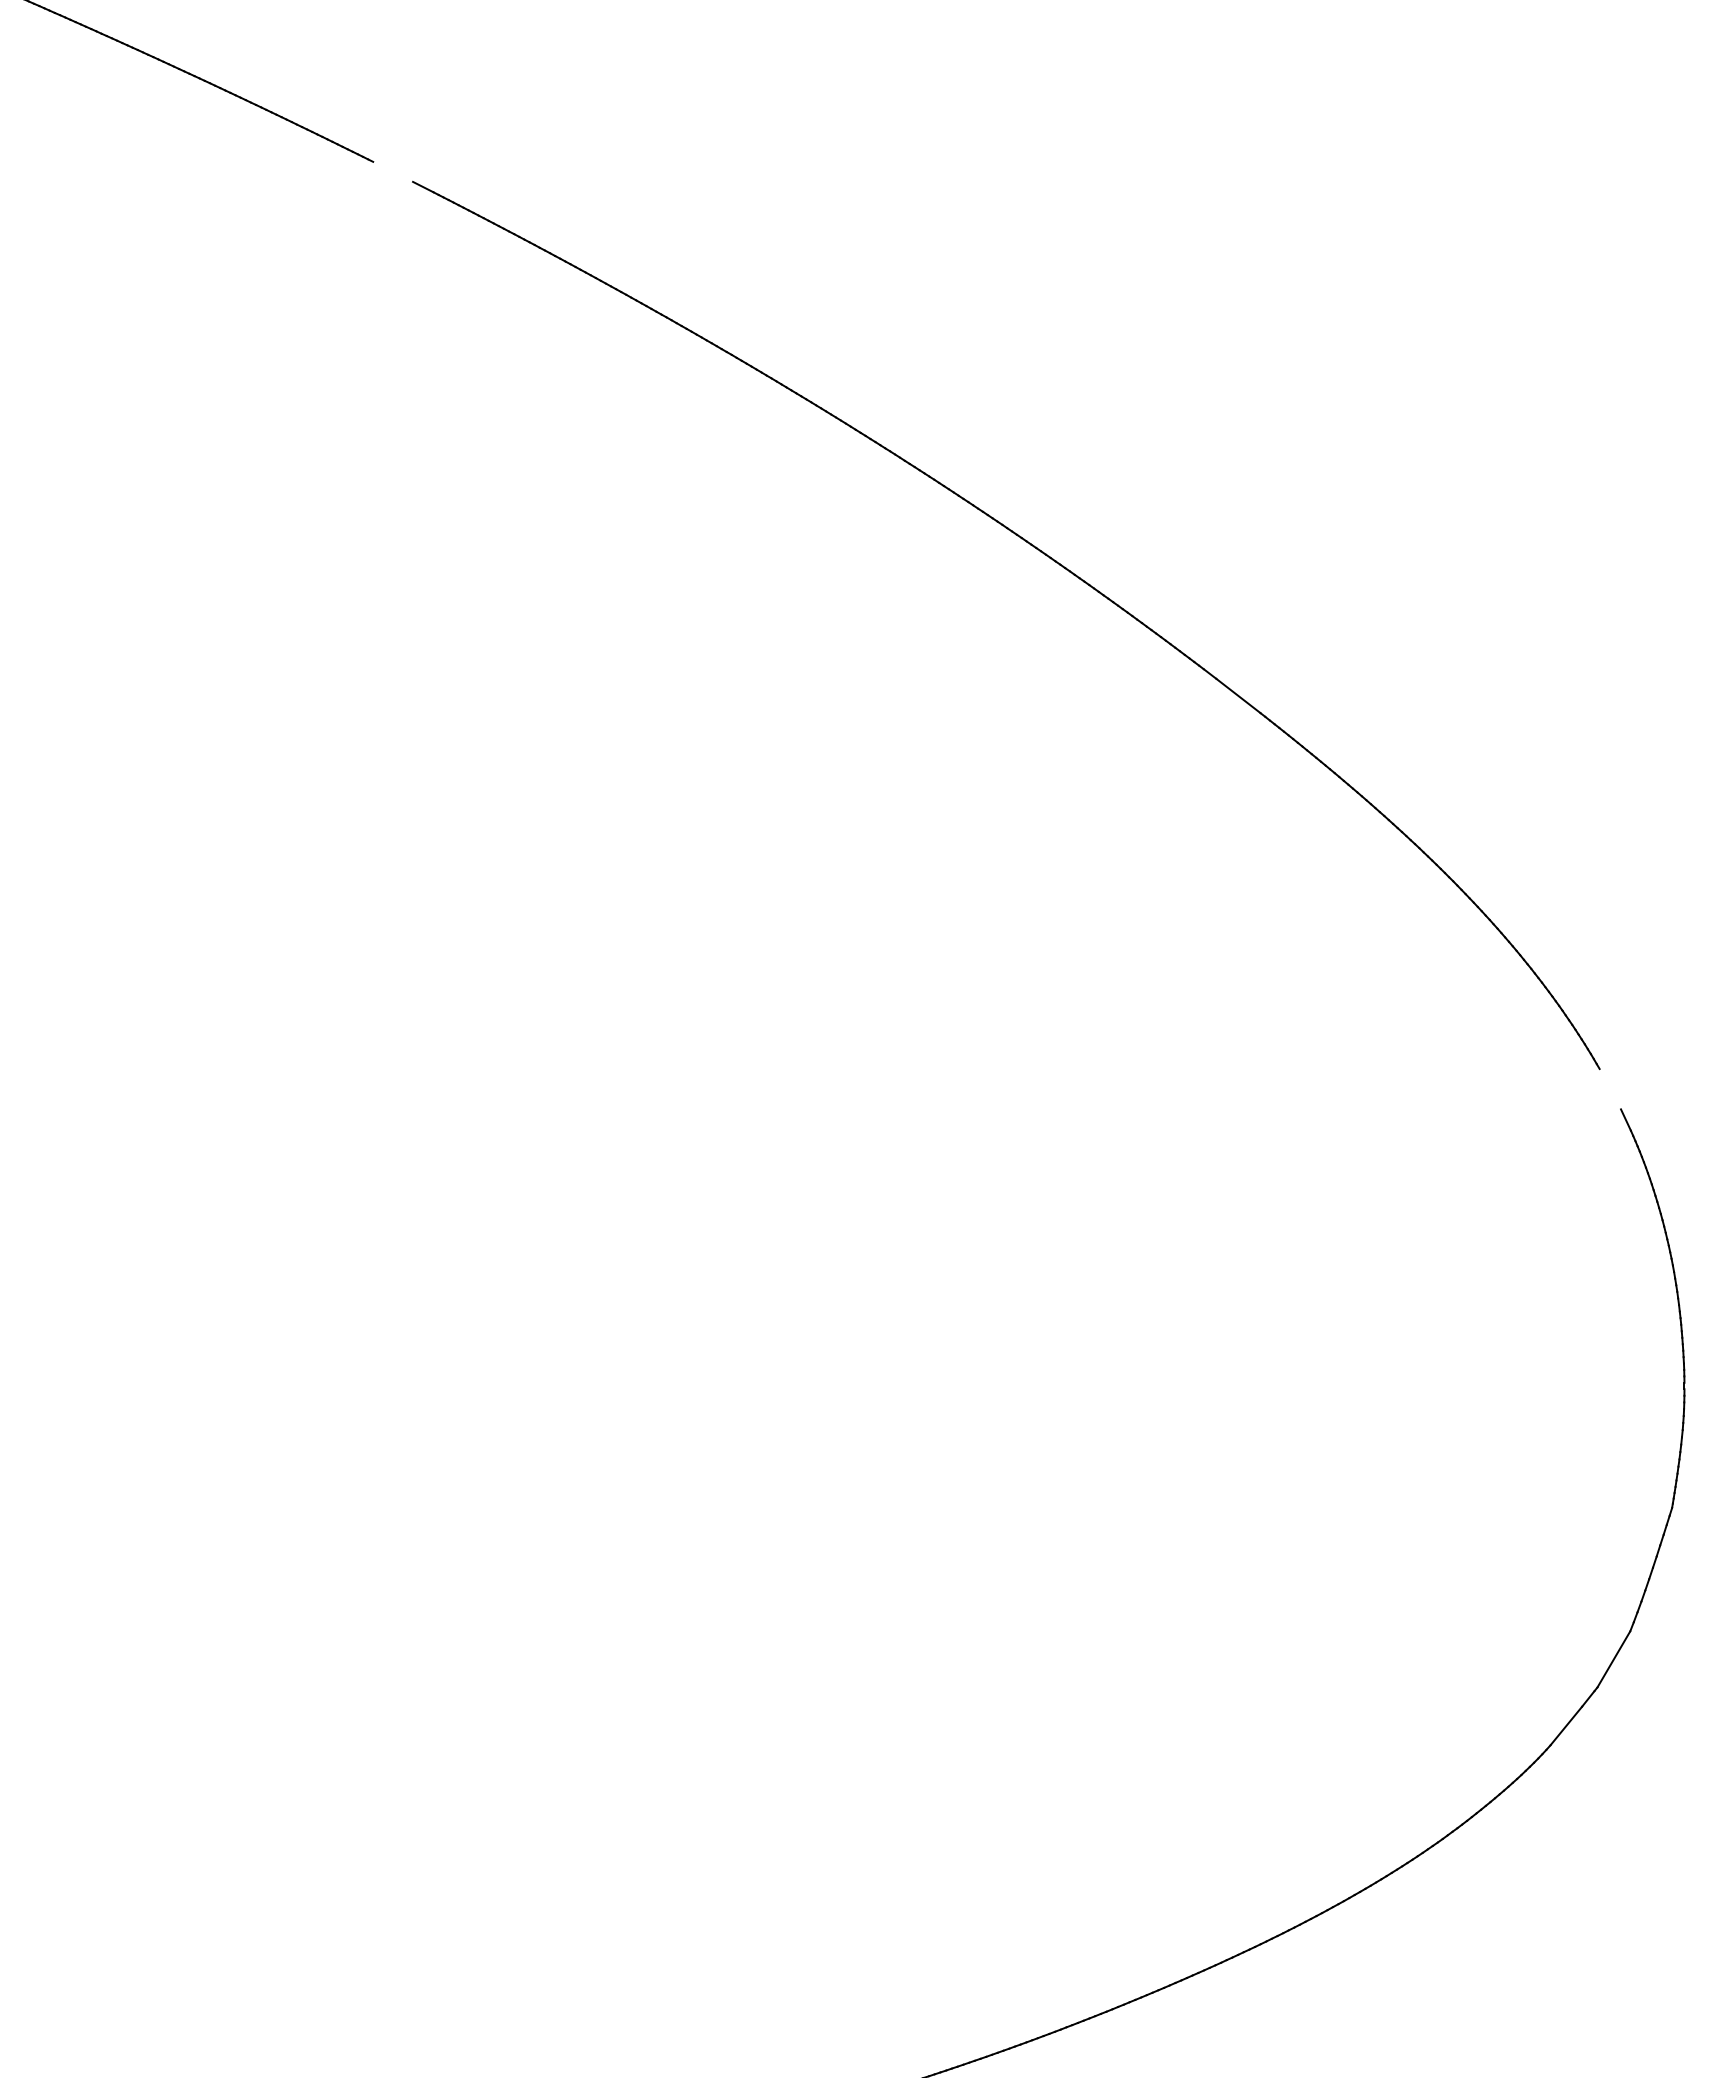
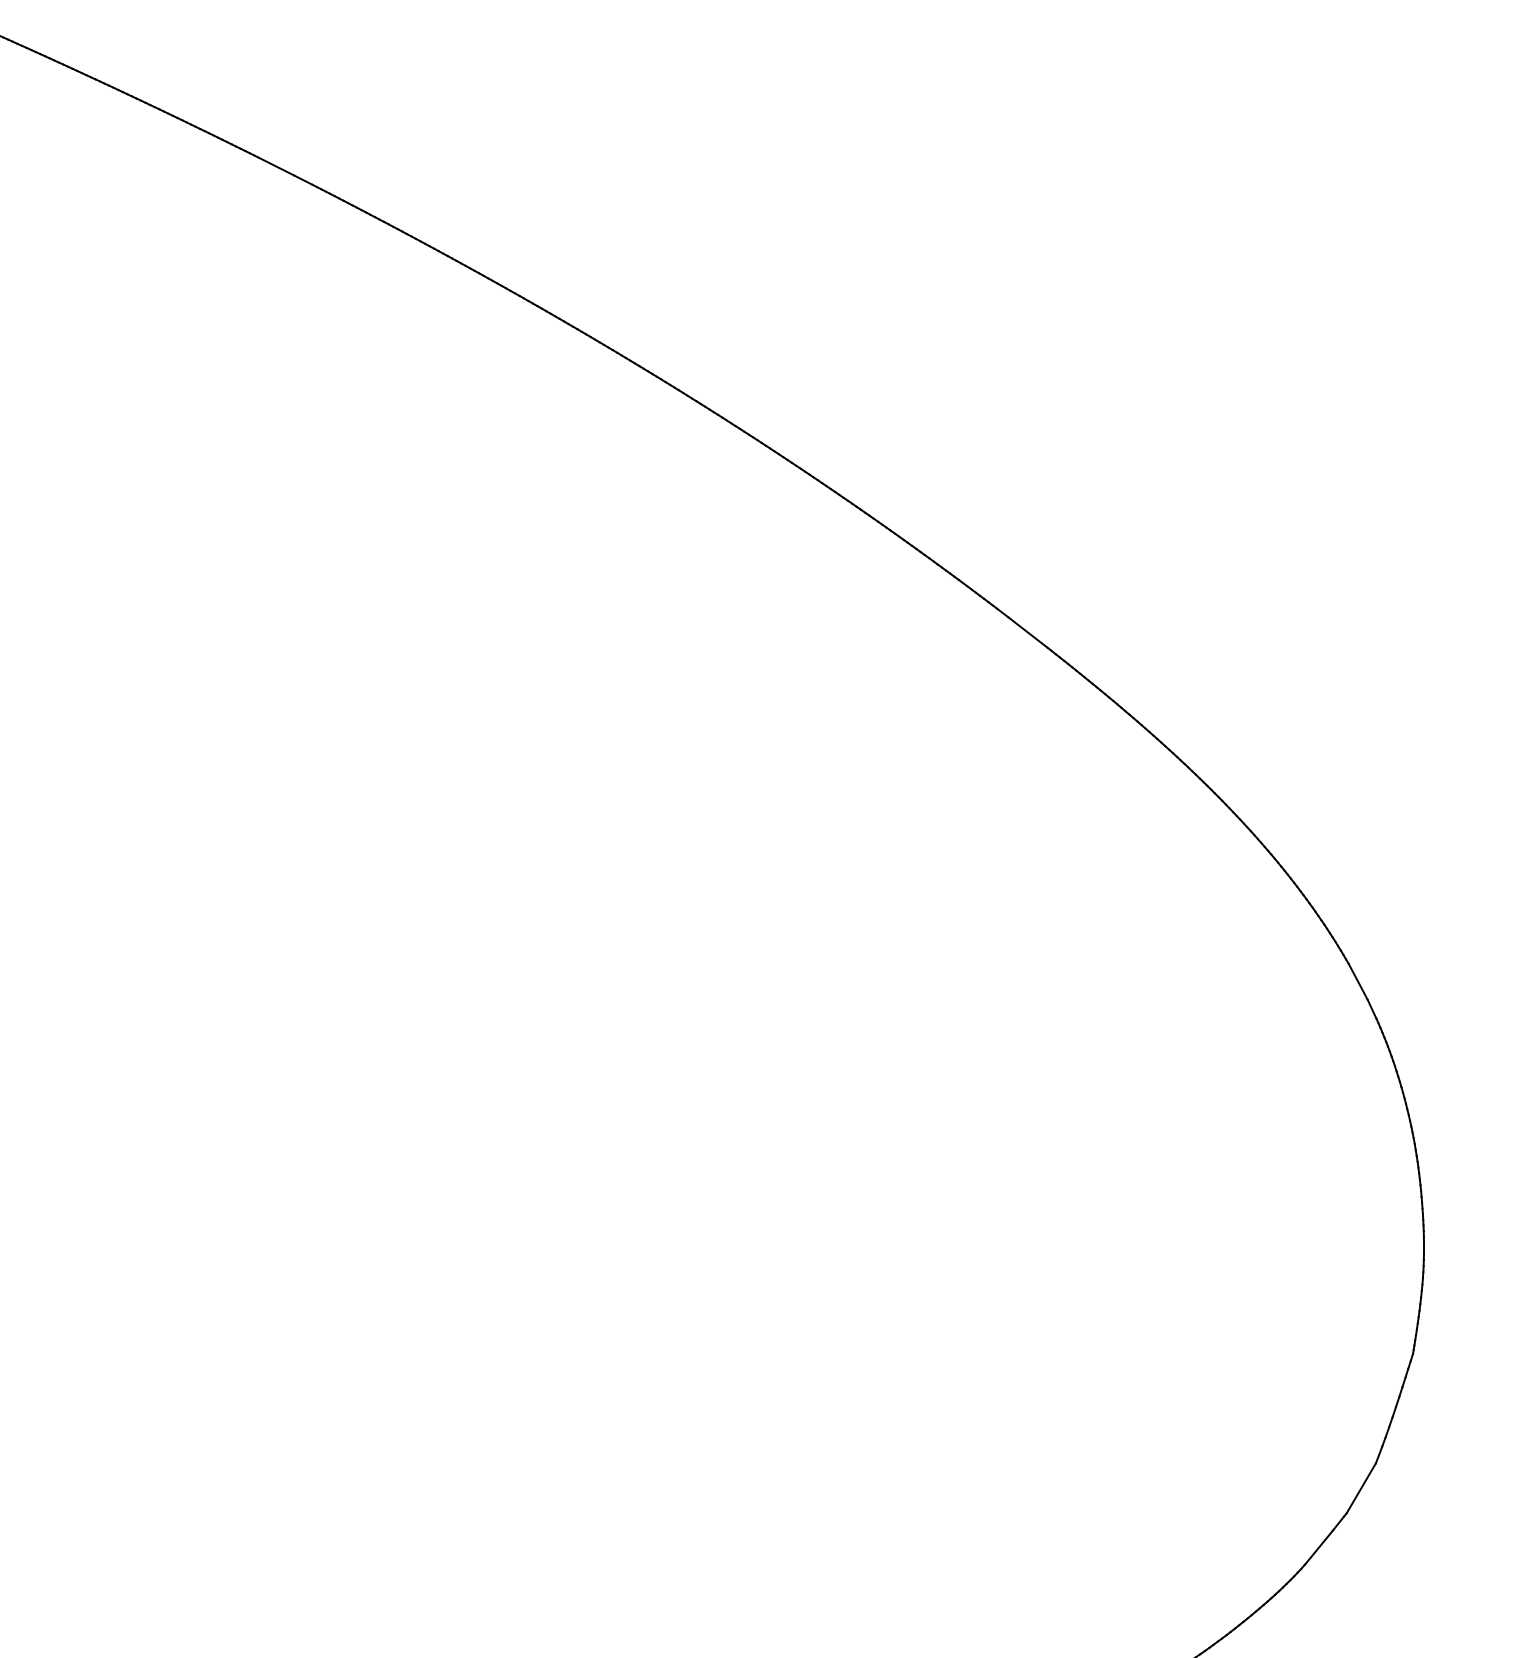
line: (393, 171) -> (276, 166), added
line: (1609, 1089) -> (1357, 981), added

